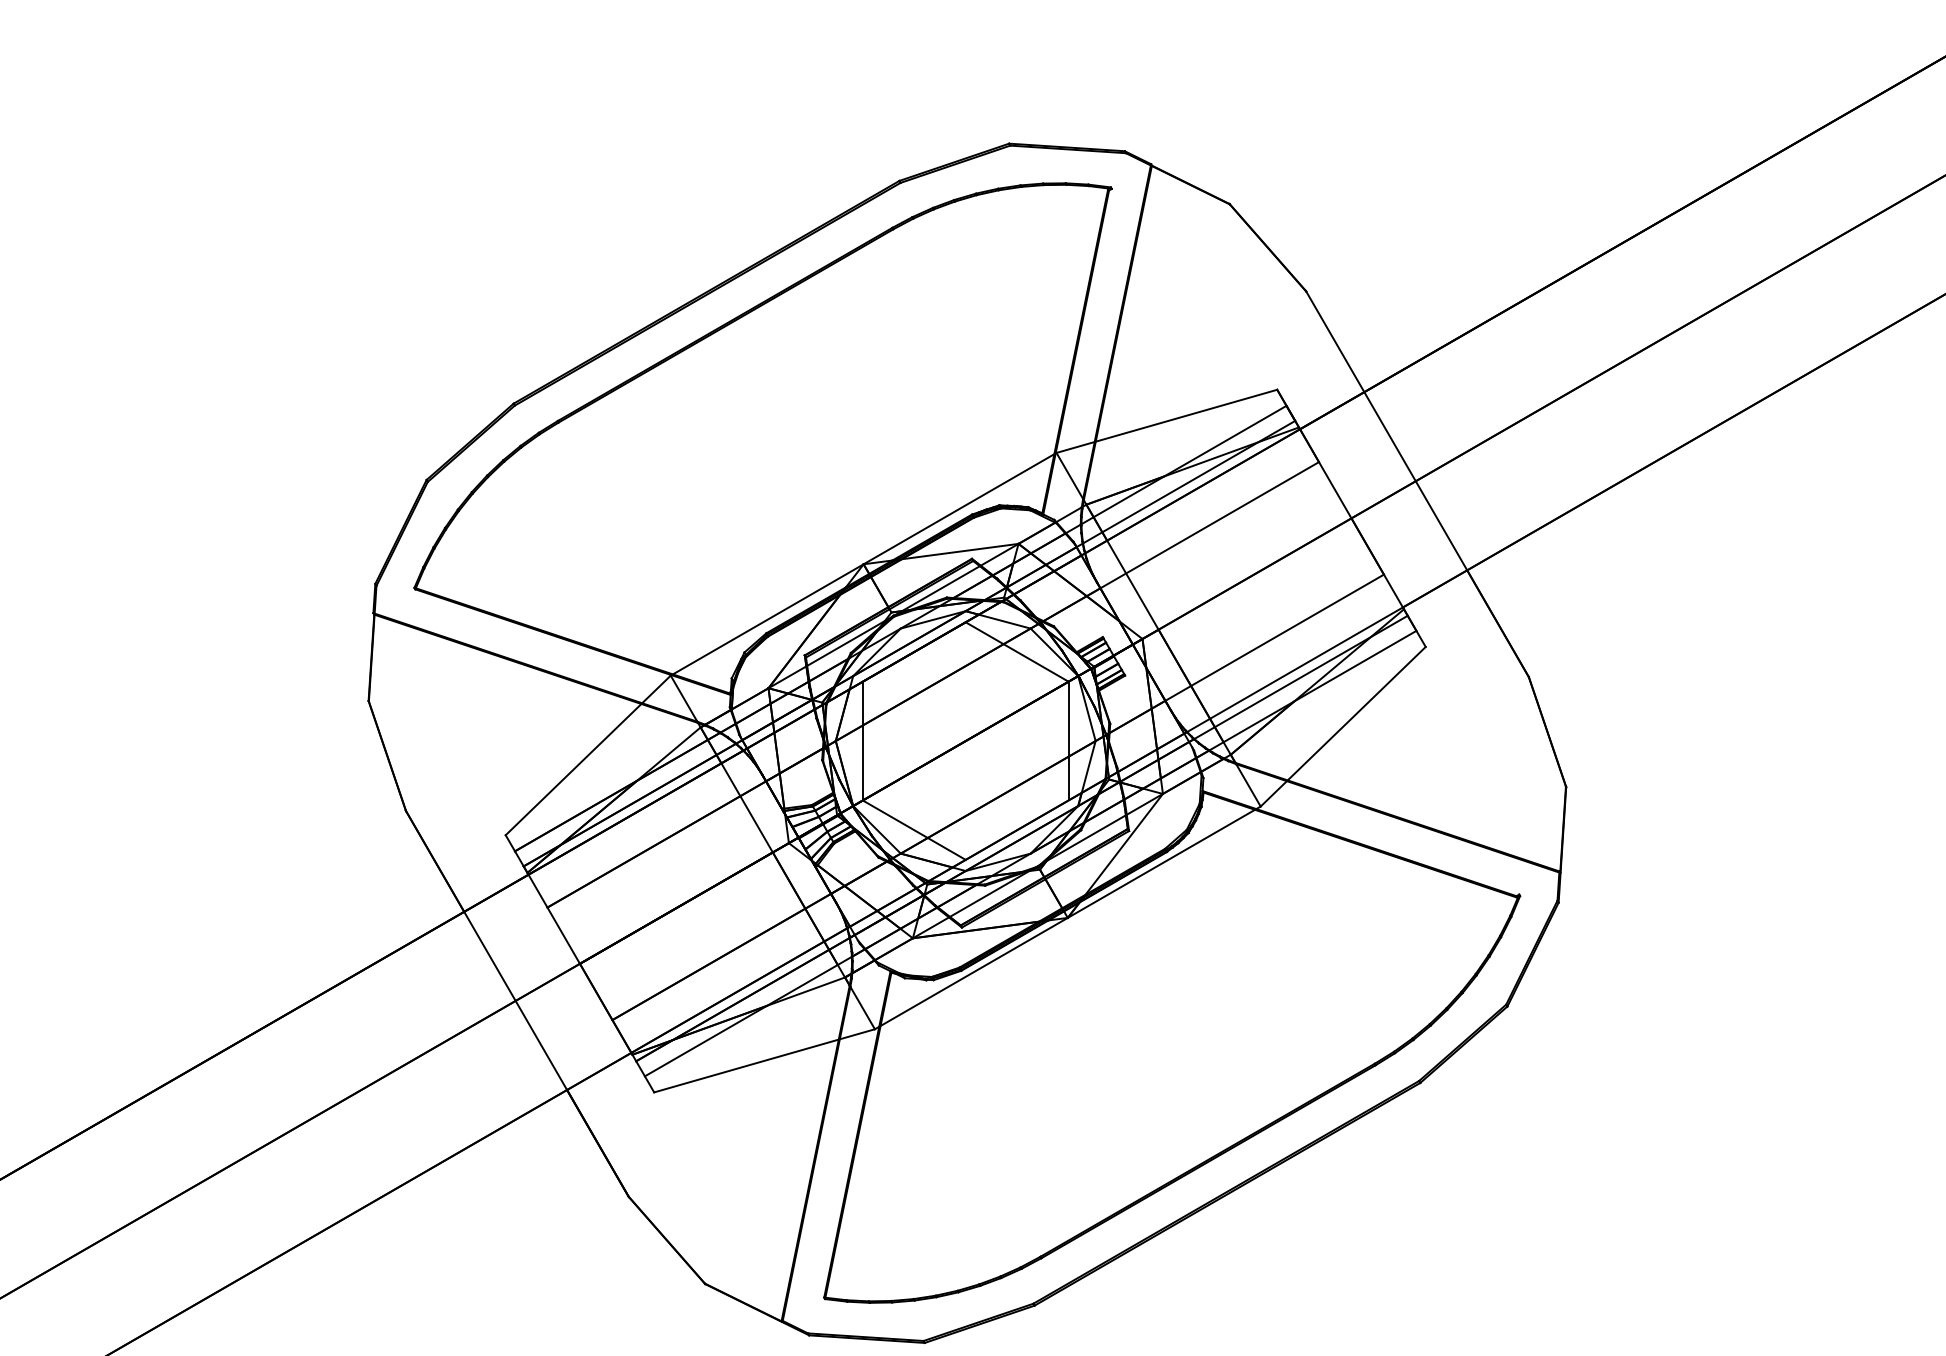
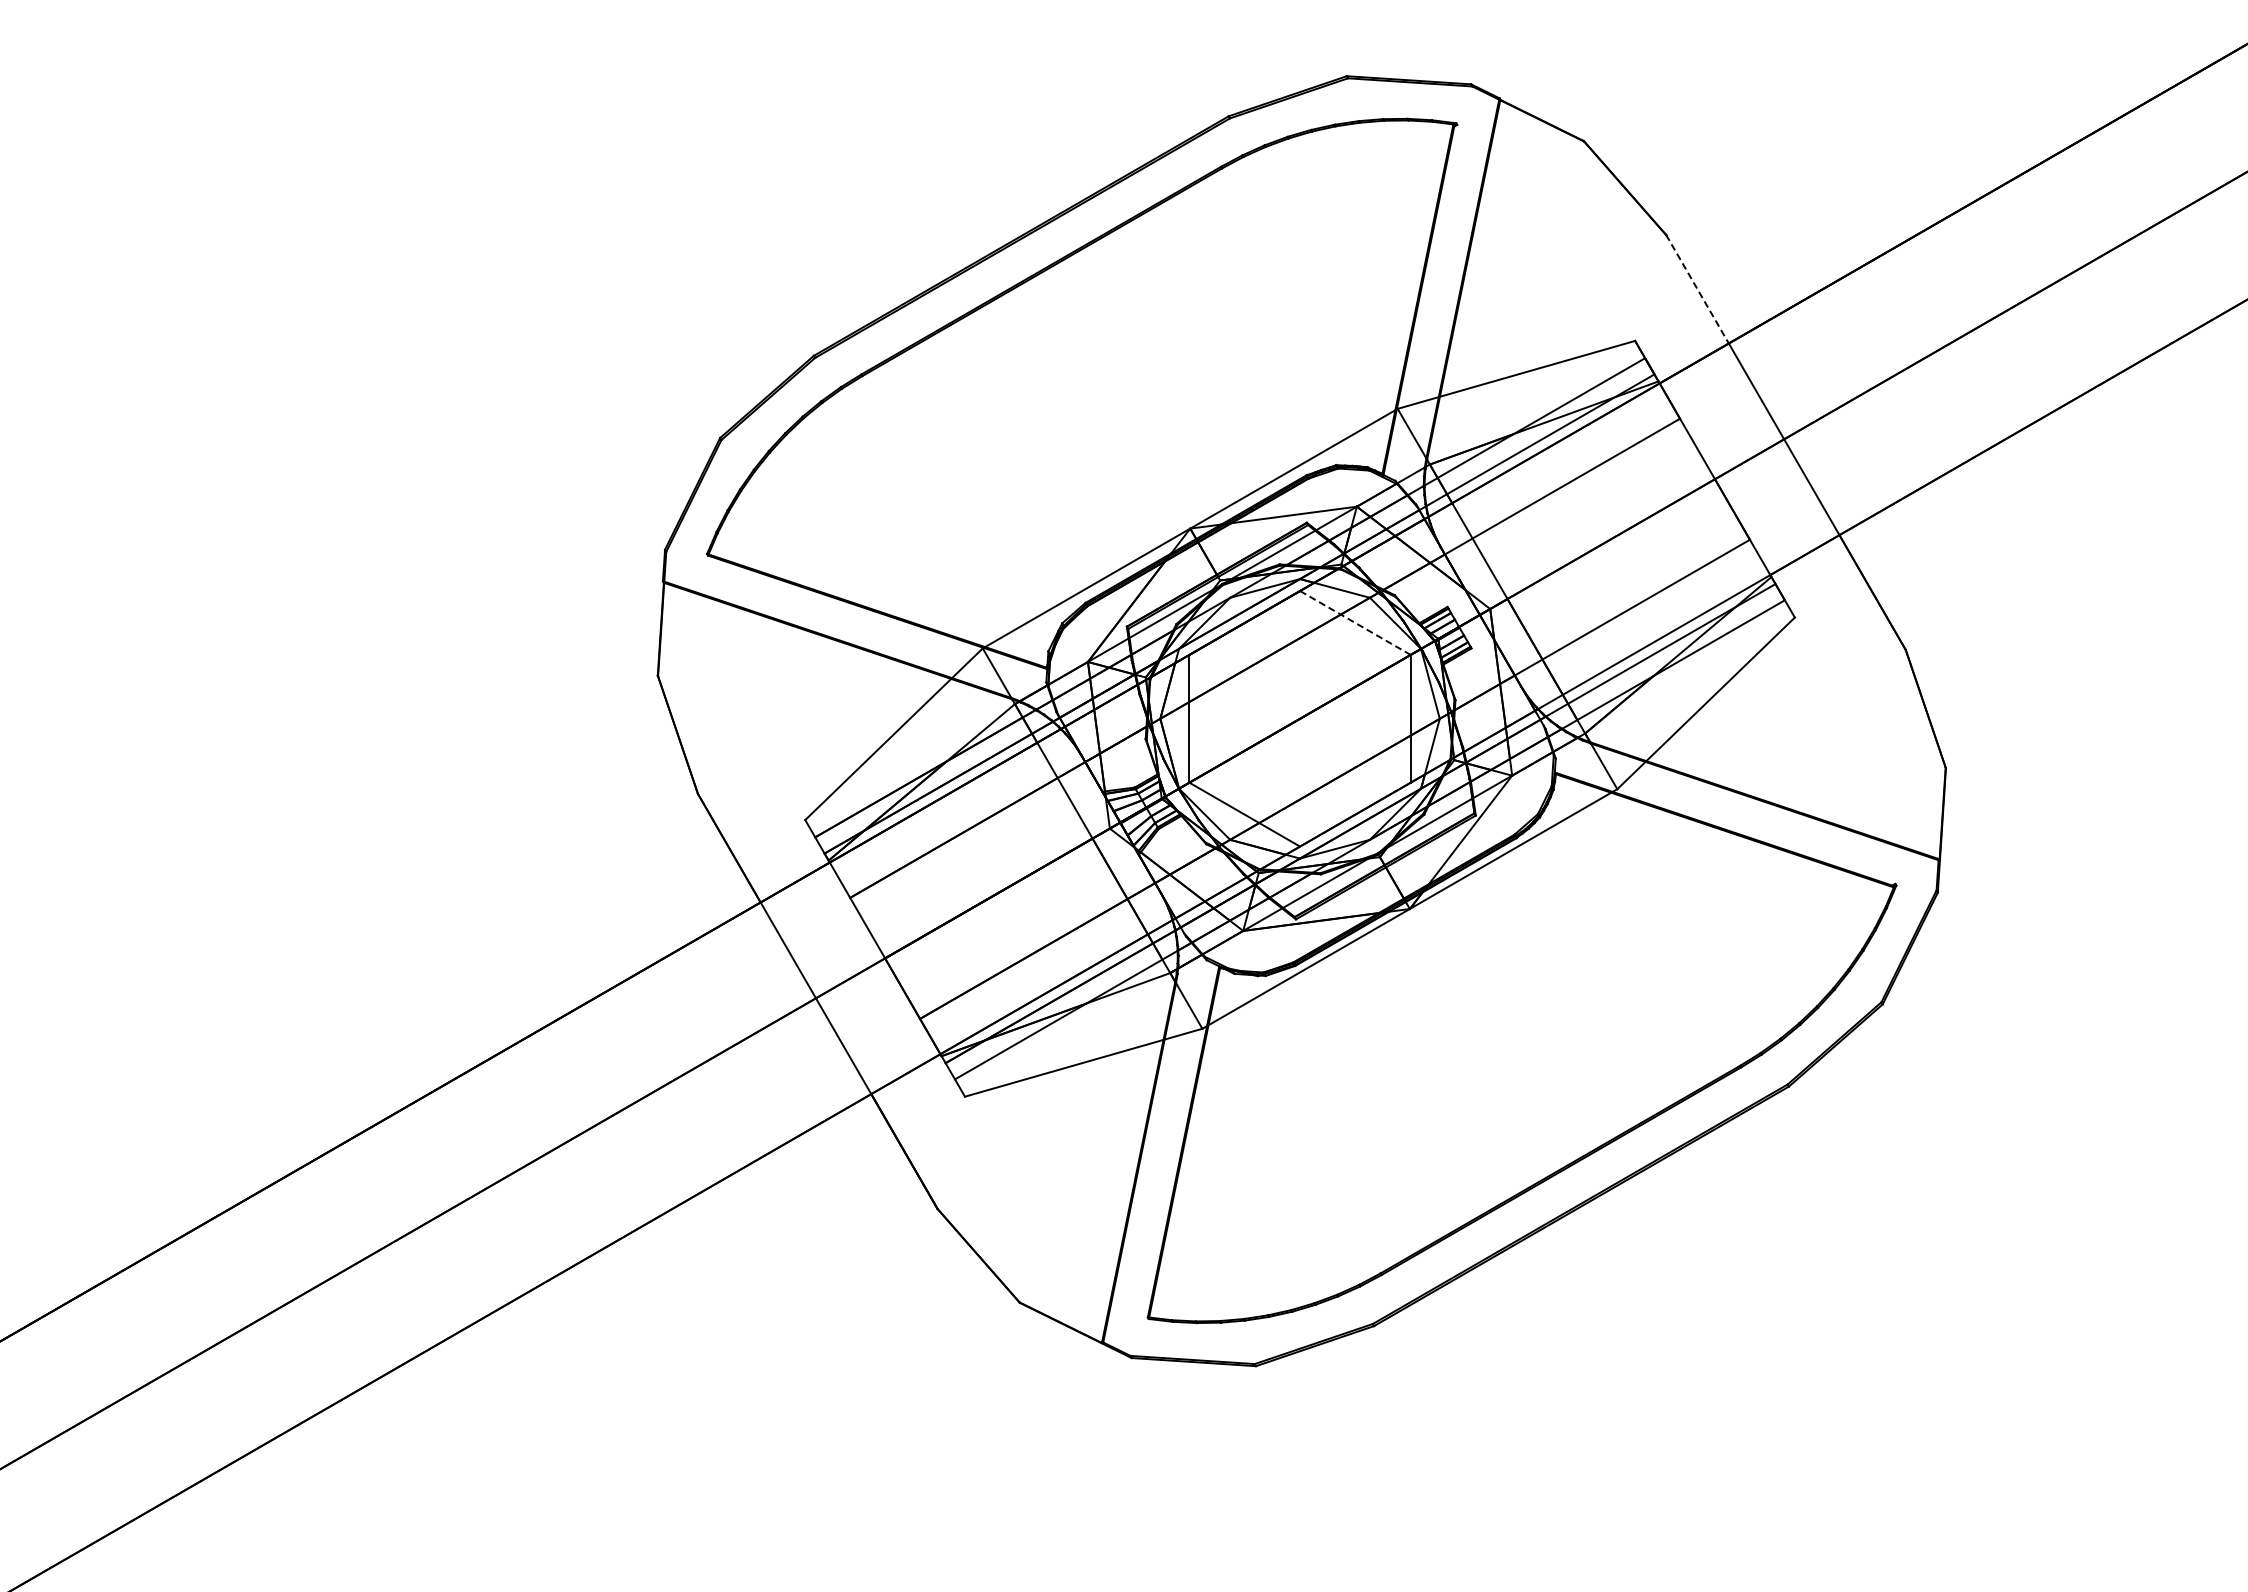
line: (1335, 341) -> (1697, 289), solid -> dashed
line: (1017, 651) -> (1355, 622), solid -> dashed

